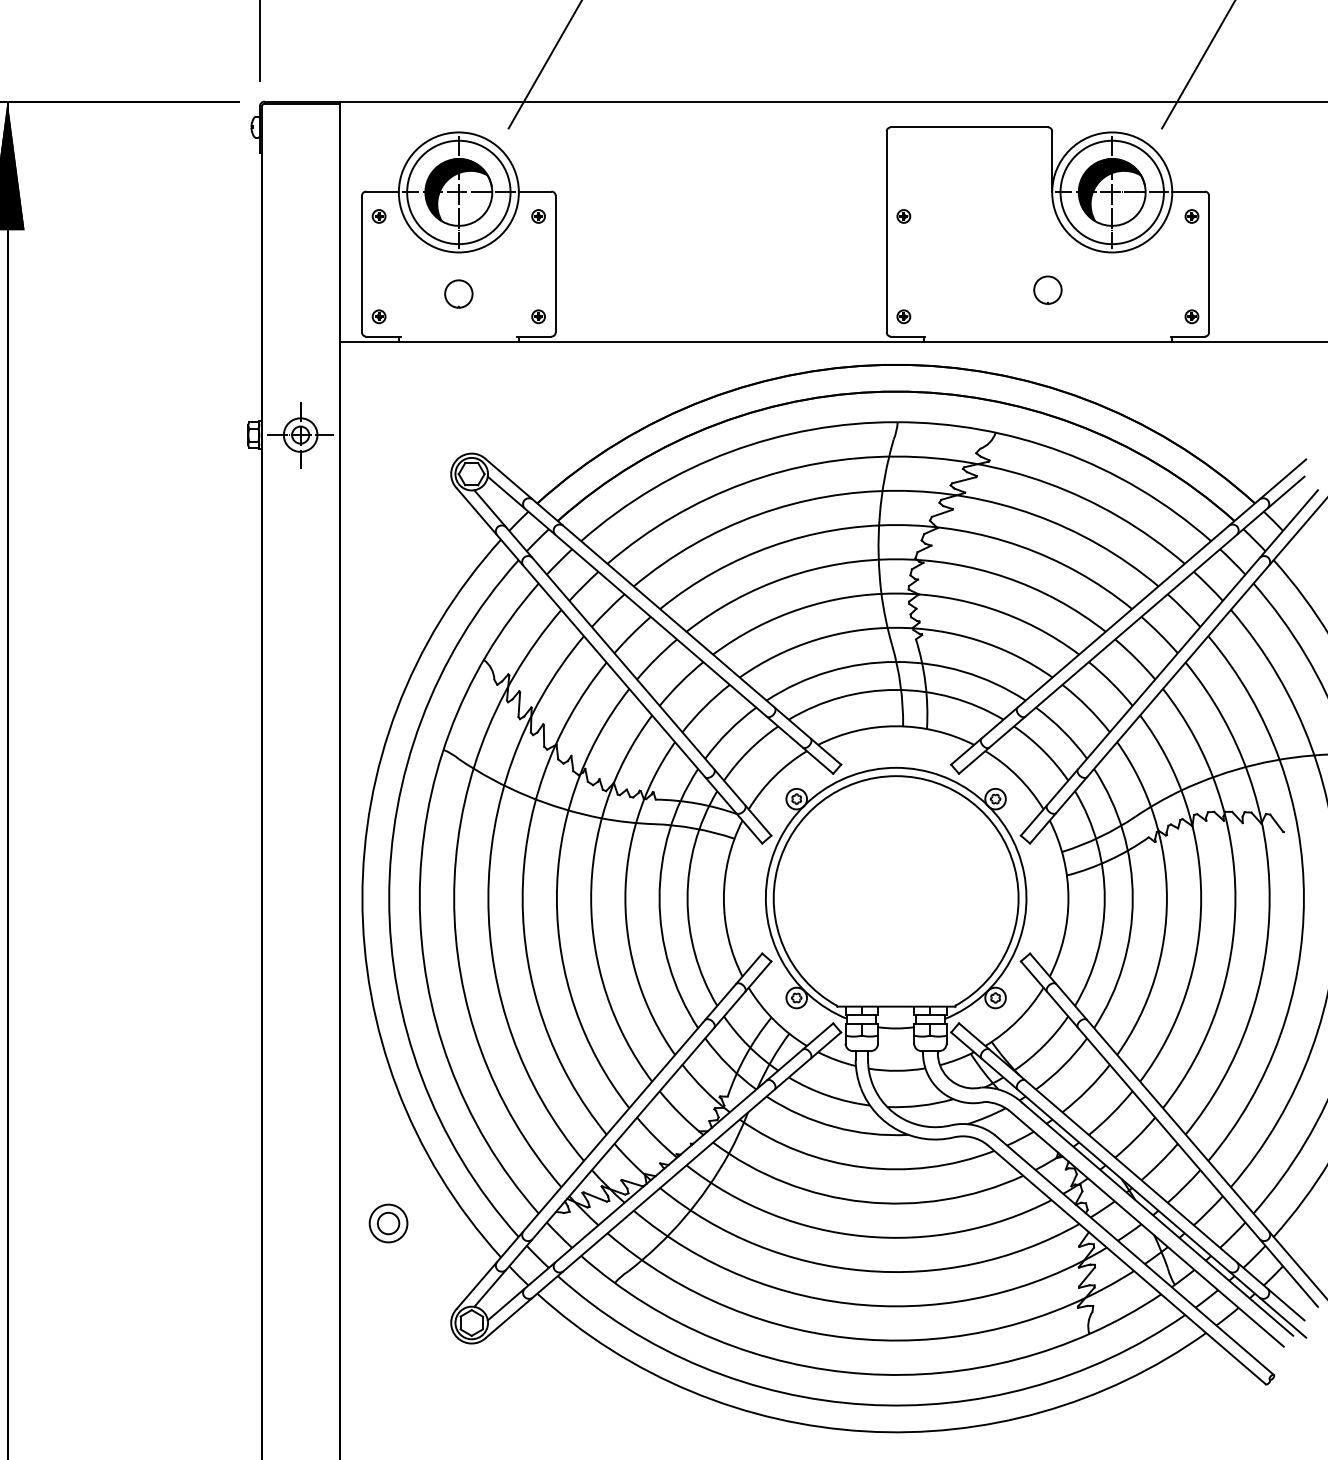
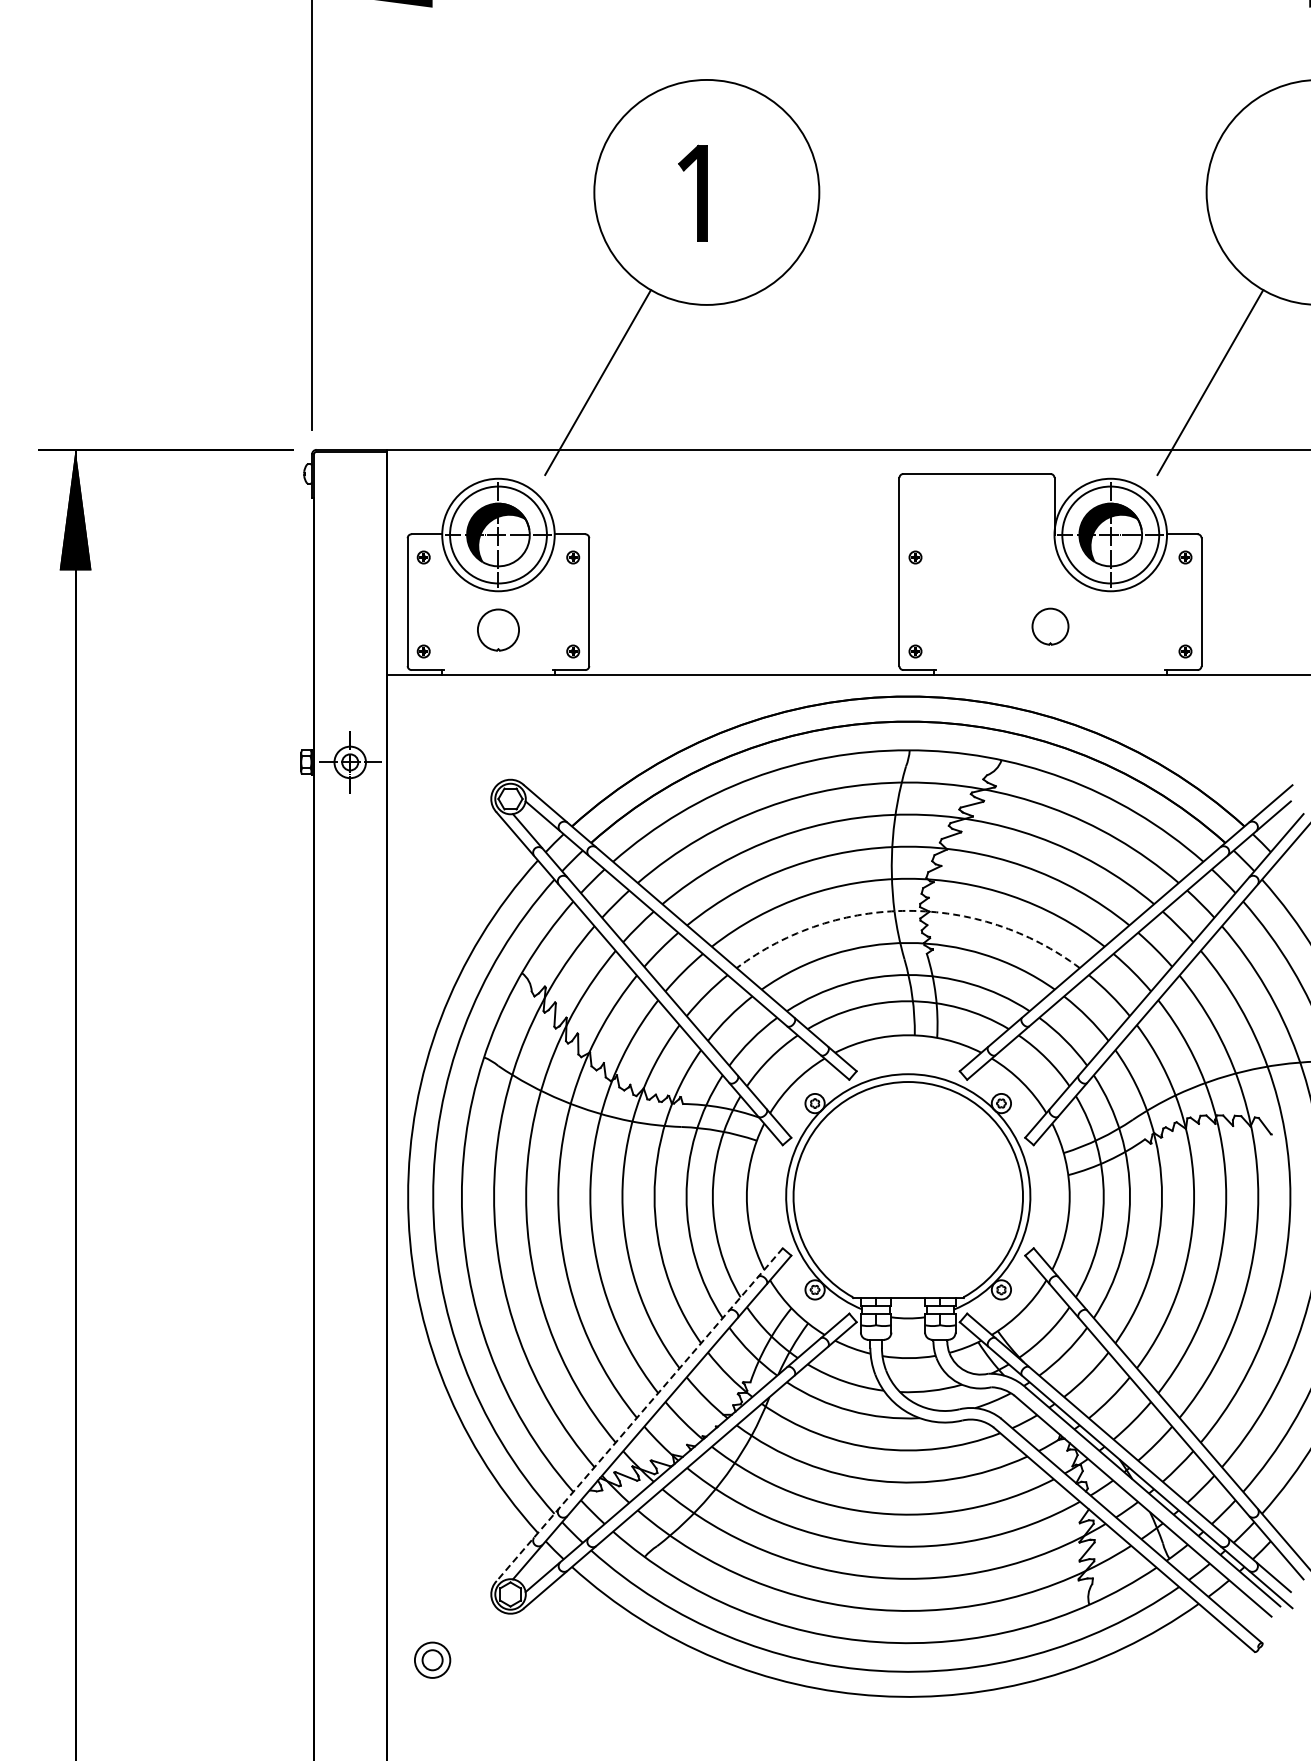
part: (1047, 290) -> (1050, 626), size x1.4
part: (458, 294) -> (498, 630), size x1.6
arc: (896, 593) -> (908, 910), solid -> dashed
line: (609, 1132) -> (639, 1415), solid -> dashed
part: (388, 1222) -> (432, 1659), moved

